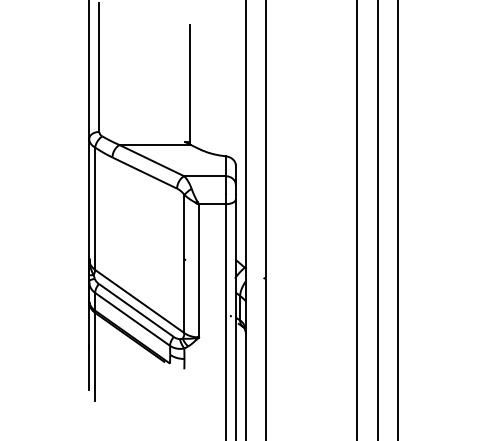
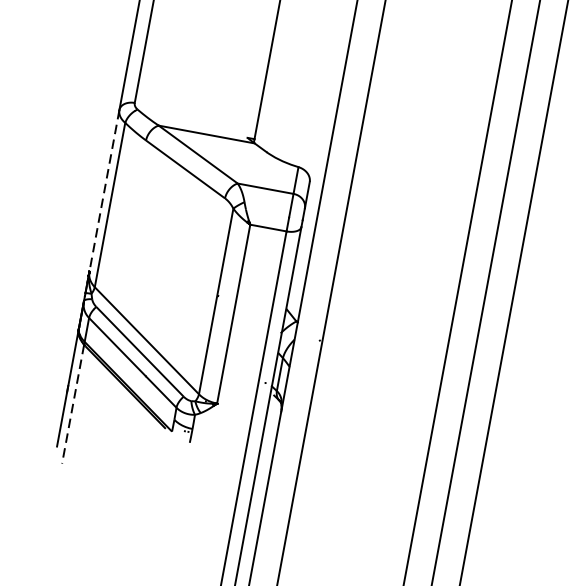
line: (89, 199) -> (104, 191), solid -> dashed
line: (95, 357) -> (73, 404), solid -> dashed

